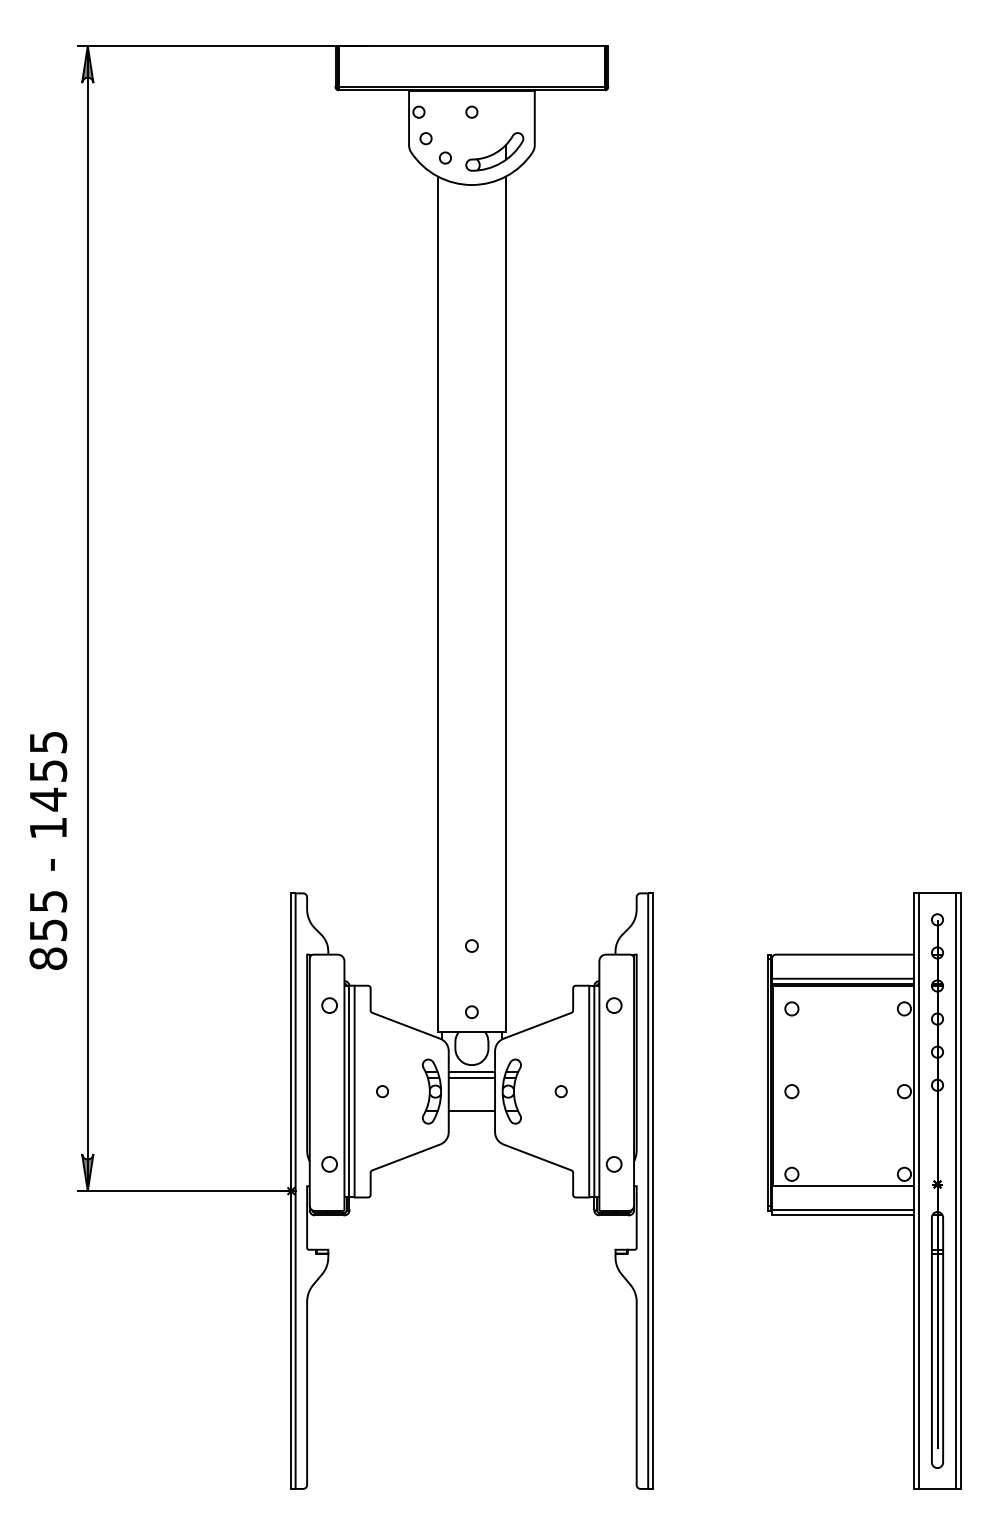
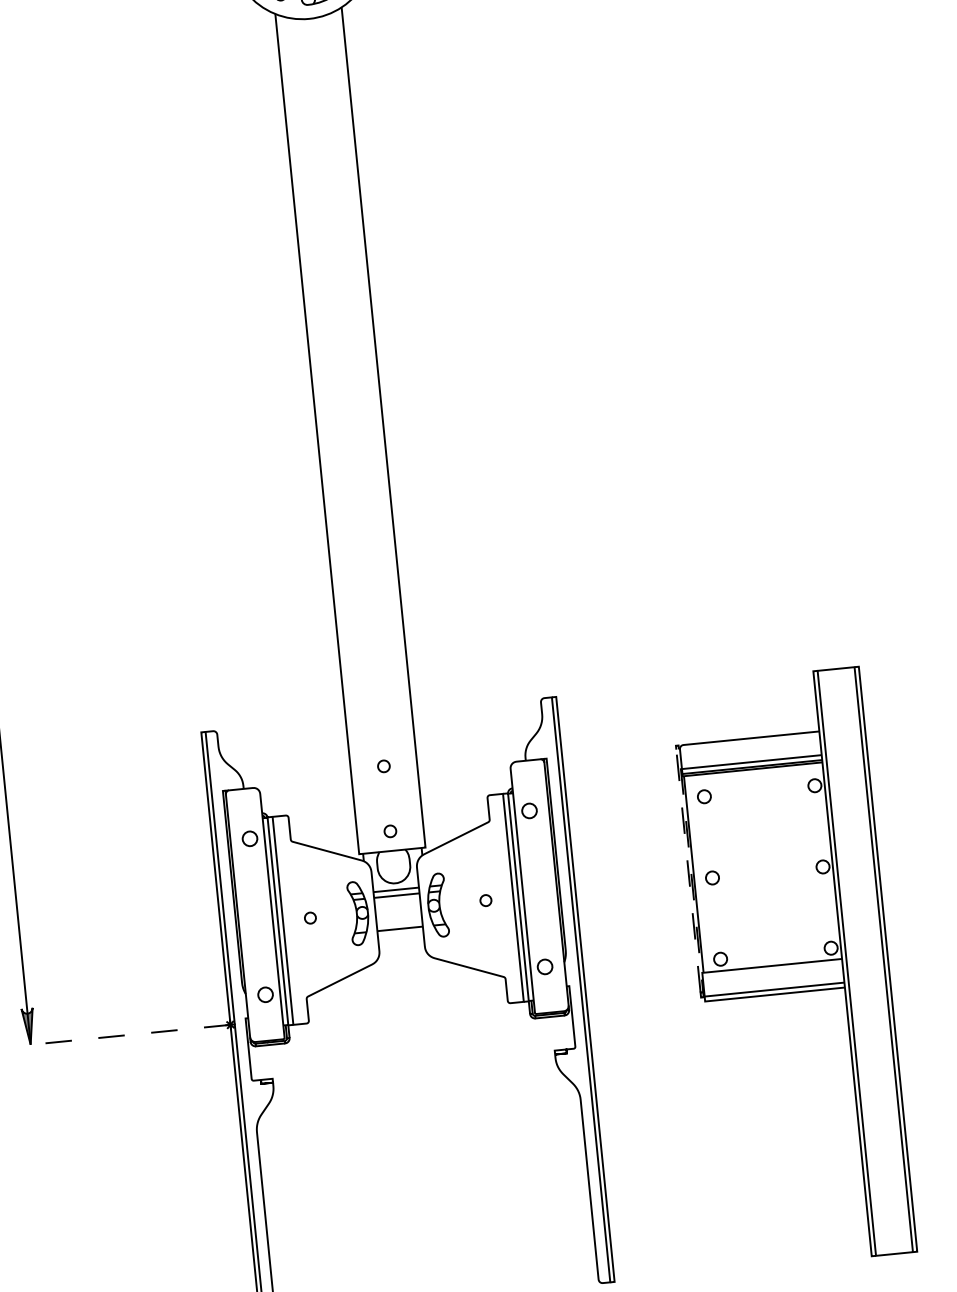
line: (770, 958) -> (678, 749), solid -> dashed
part: (937, 1190) -> (865, 960), removed
line: (184, 1191) -> (125, 1035), solid -> dashed

